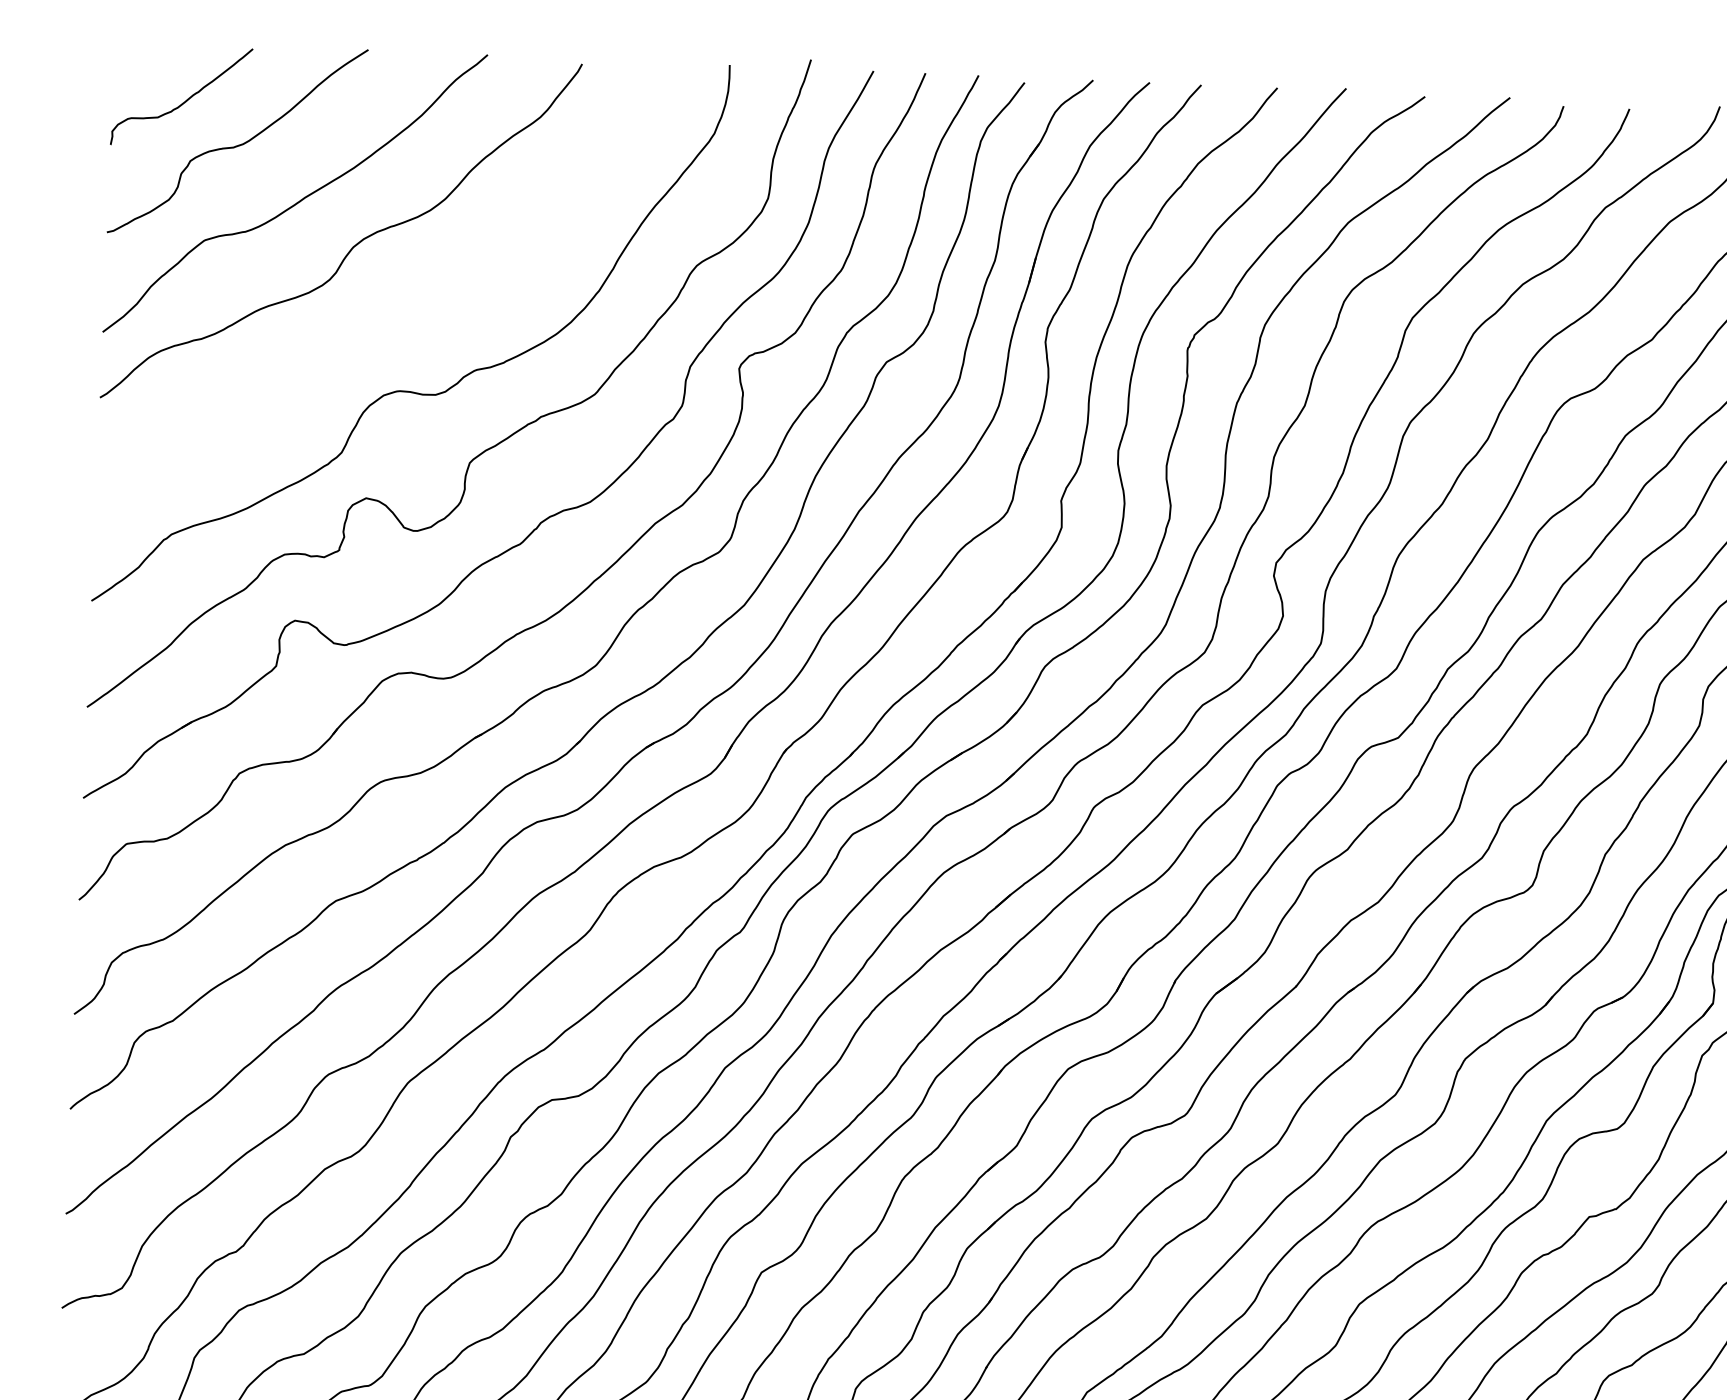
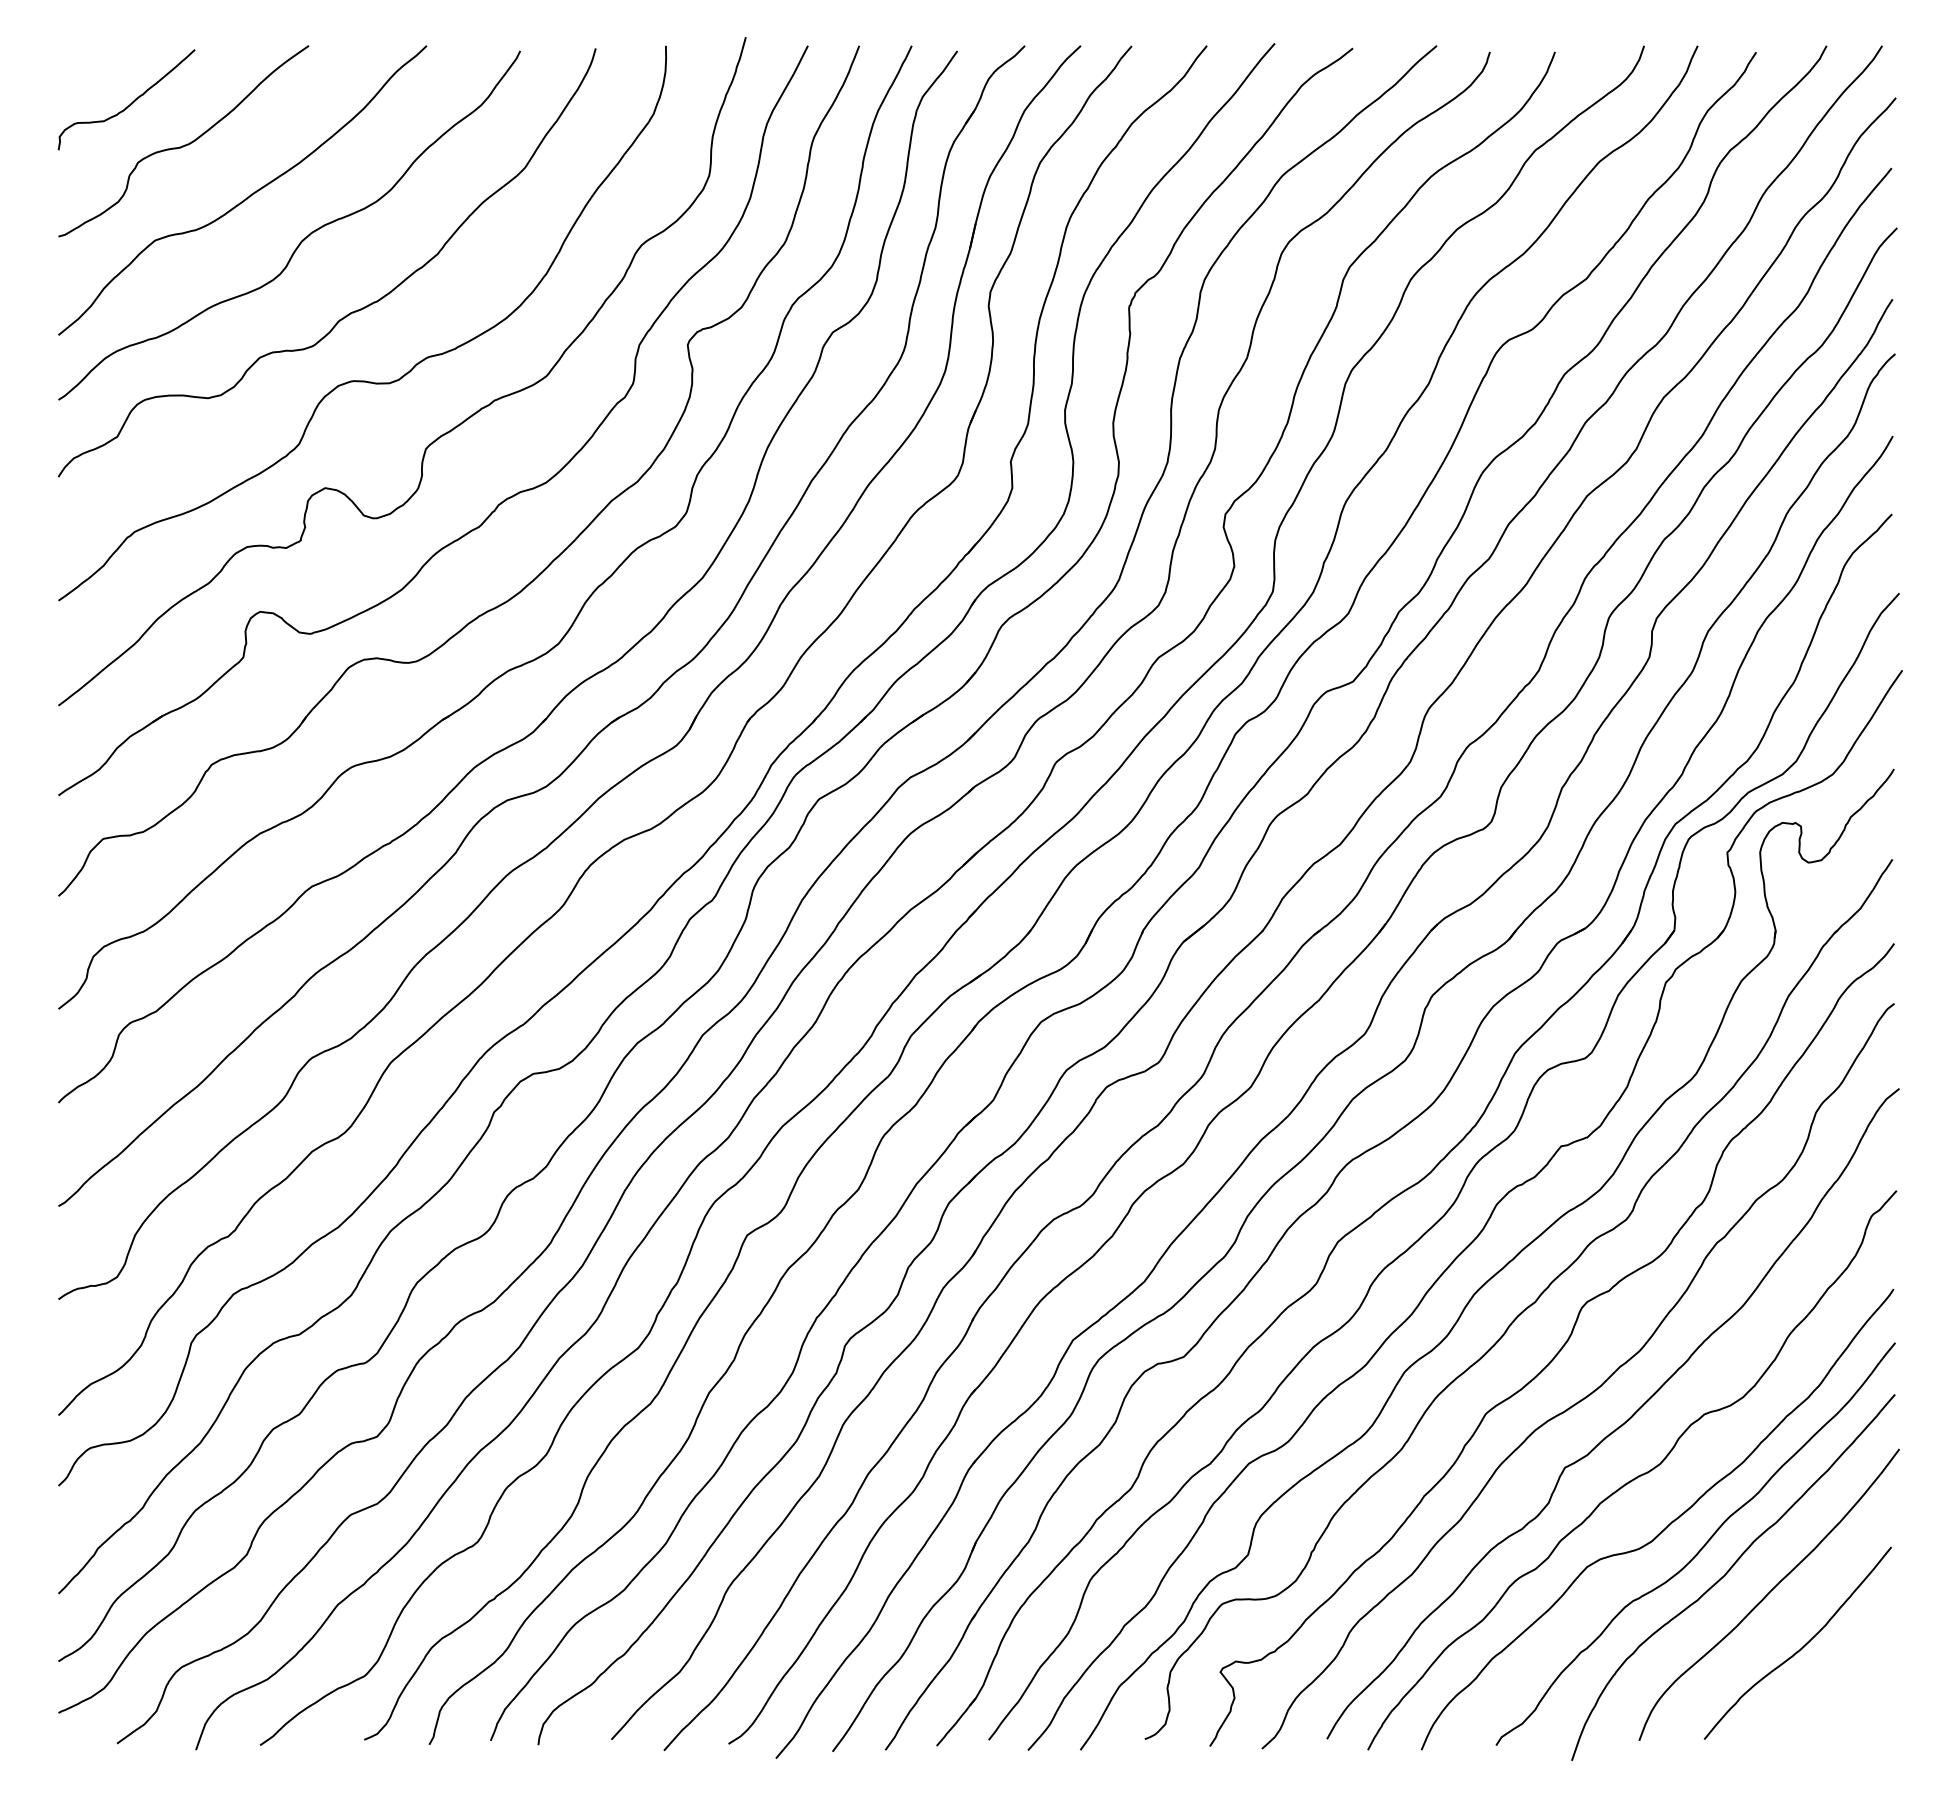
curve: (399, 321) -> (350, 312), added

